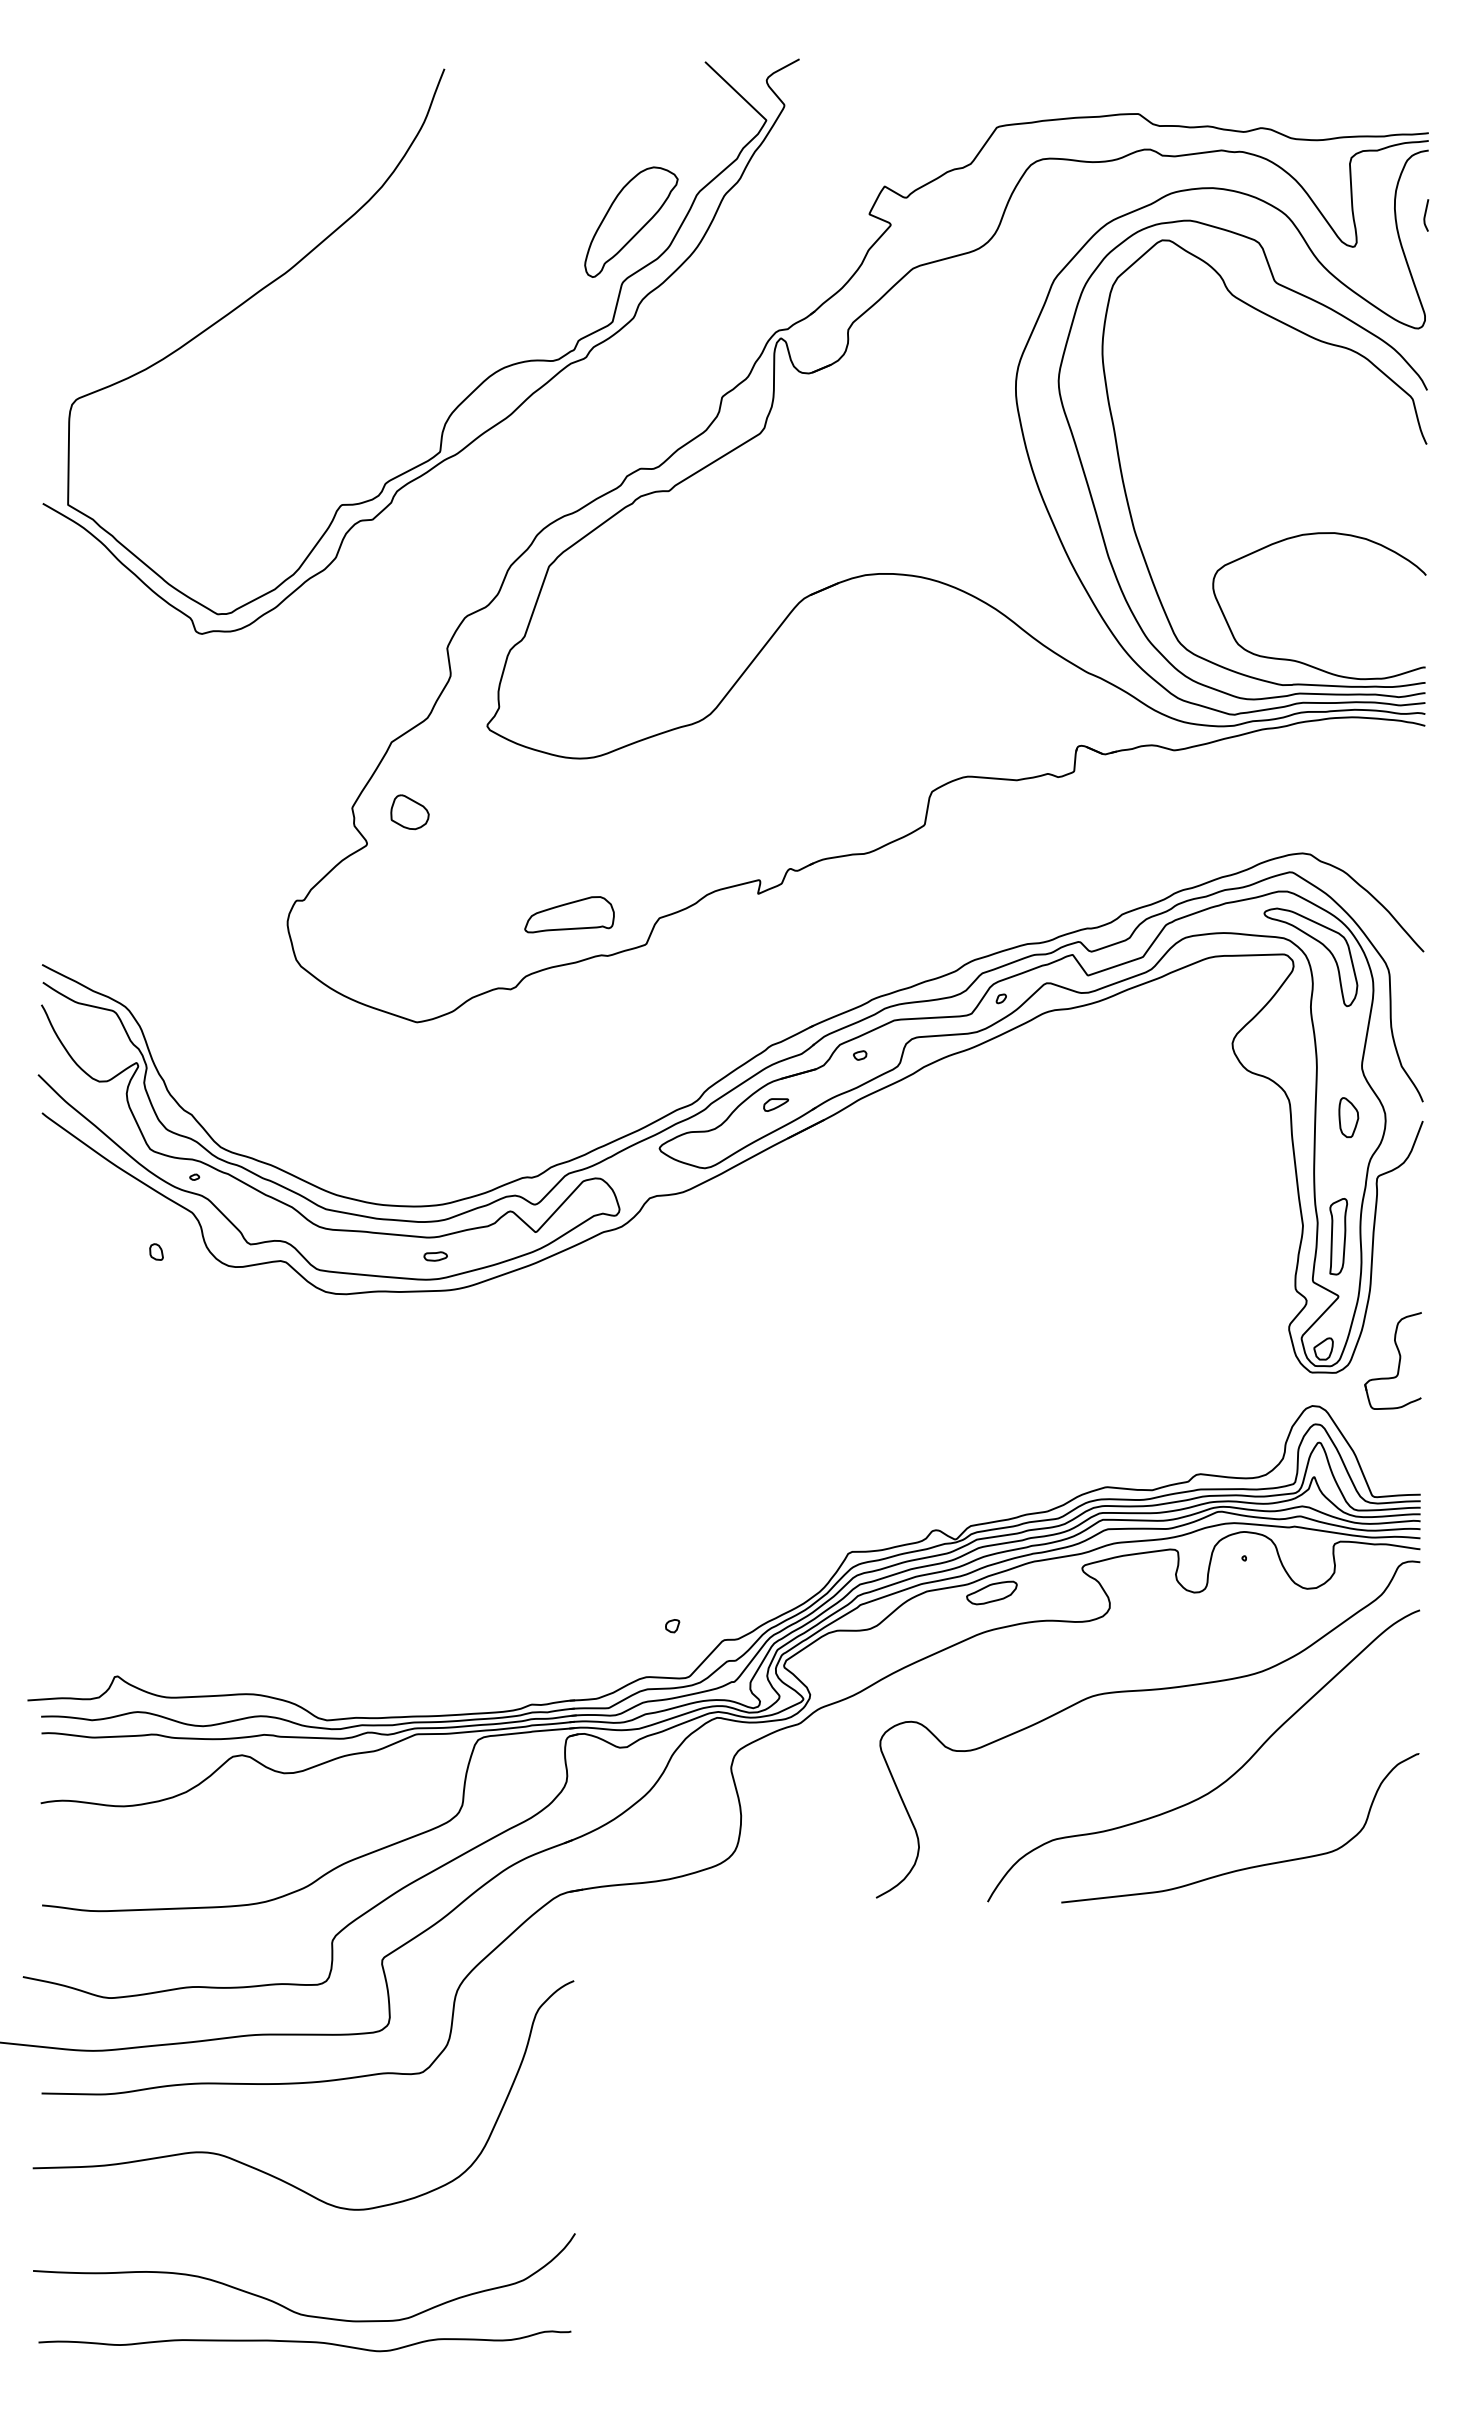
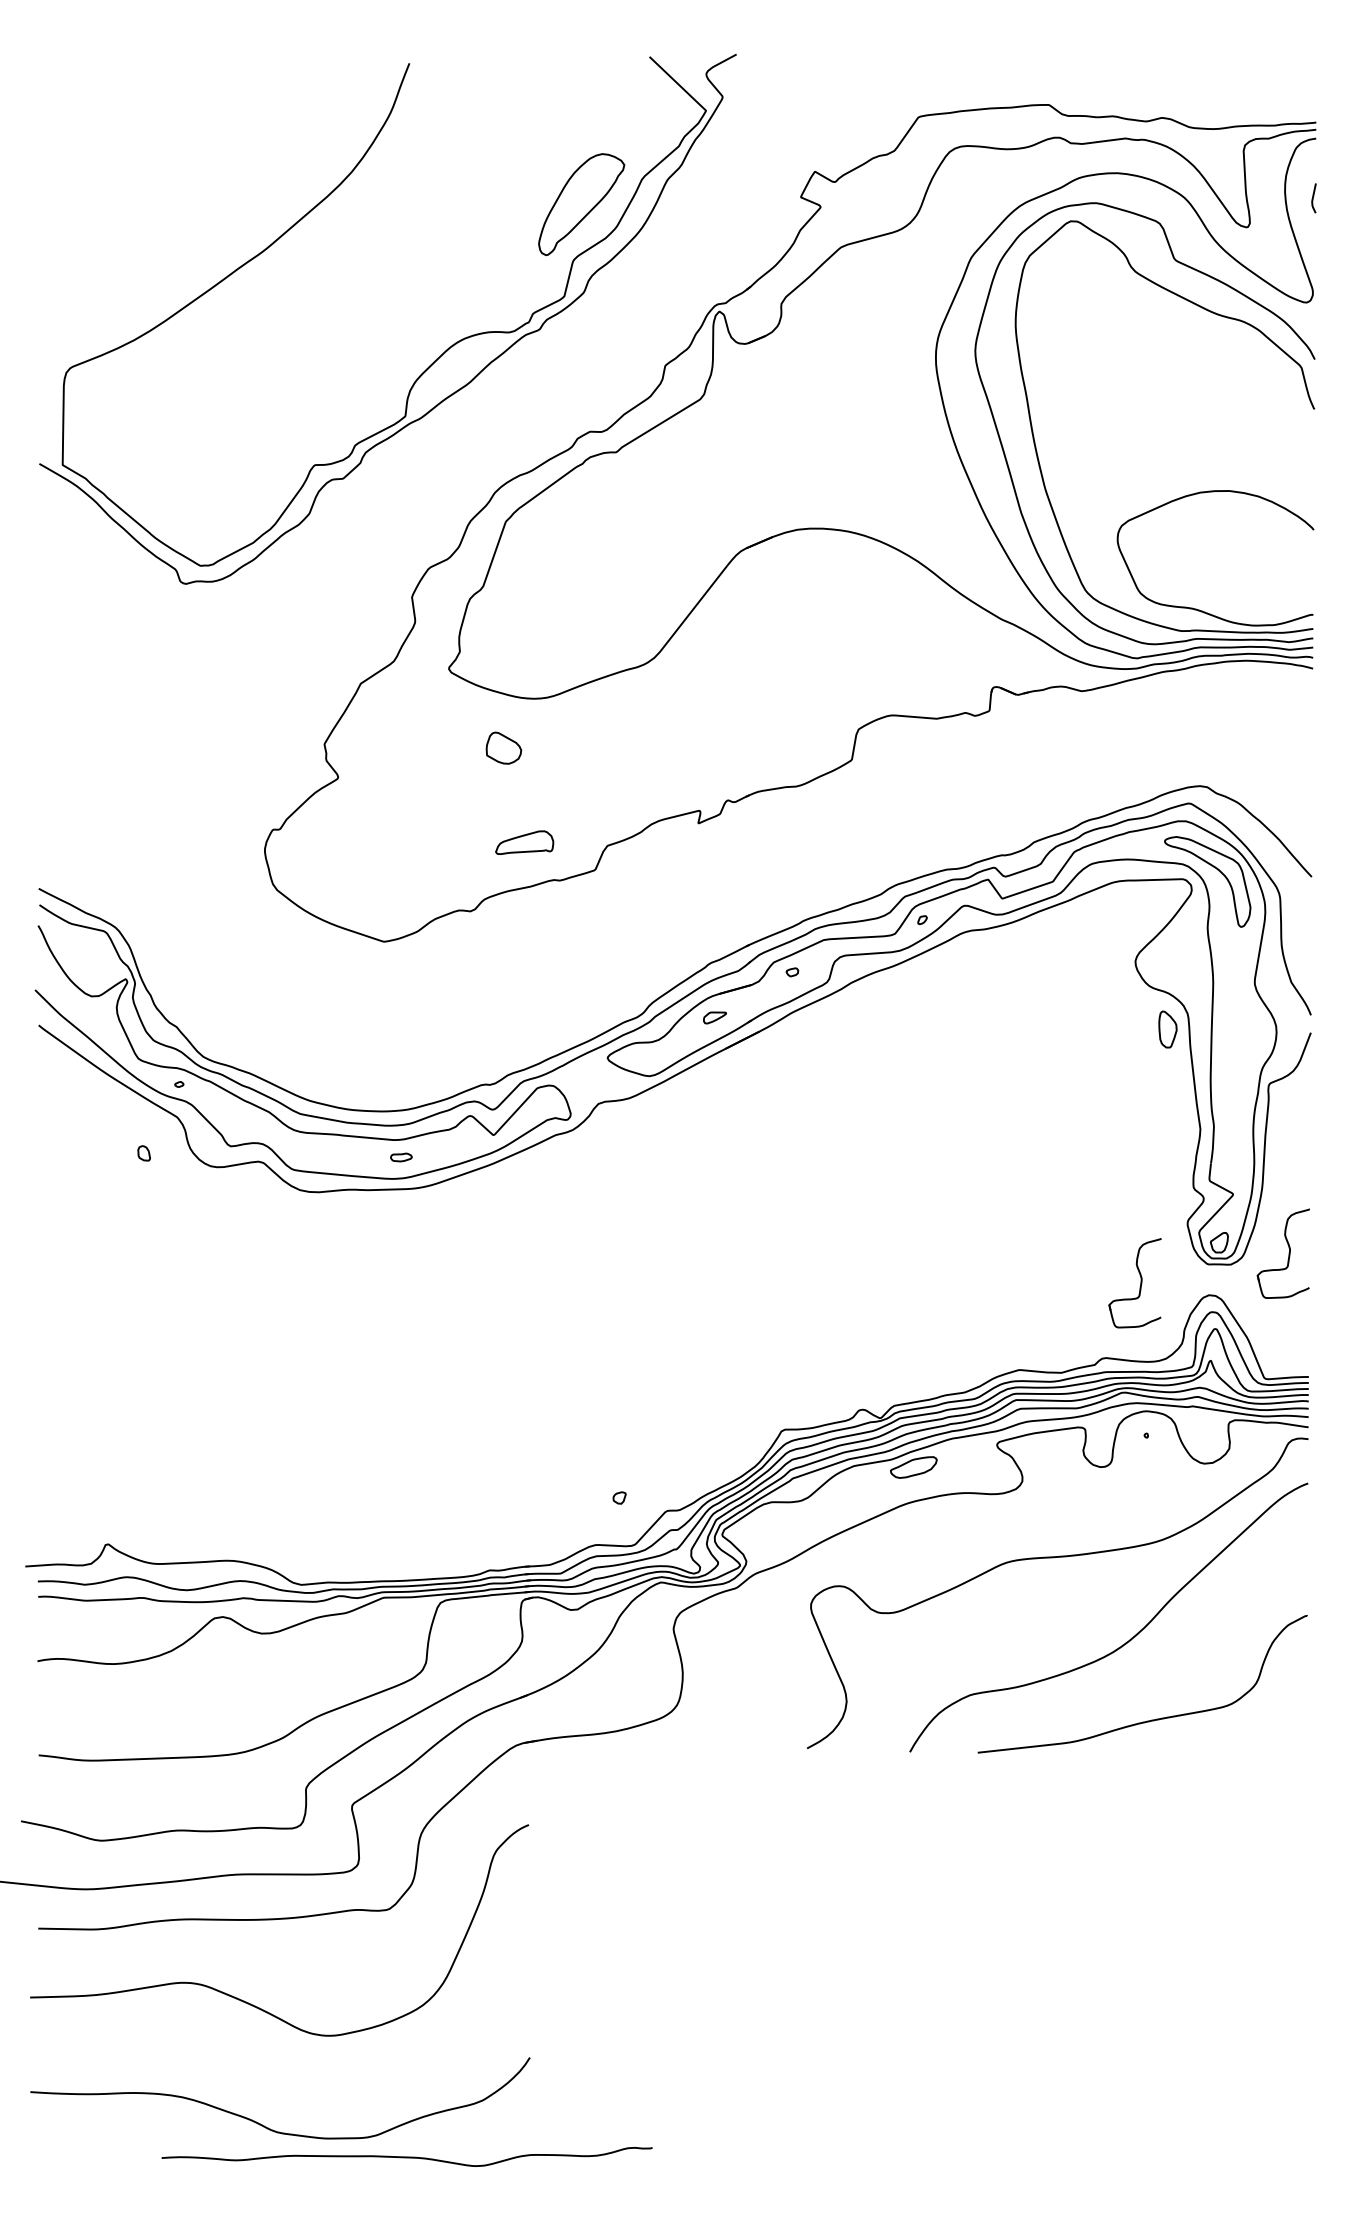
part: (409, 812) -> (503, 748), moved
part: (569, 914) -> (524, 842), size x0.7
part: (1348, 1117) -> (1167, 1029), moved
part: (1338, 1236) -> (1233, 1139), removed
part: (1237, 1393) -> (1140, 1283), added
curve: (304, 2341) -> (406, 2157), moved

